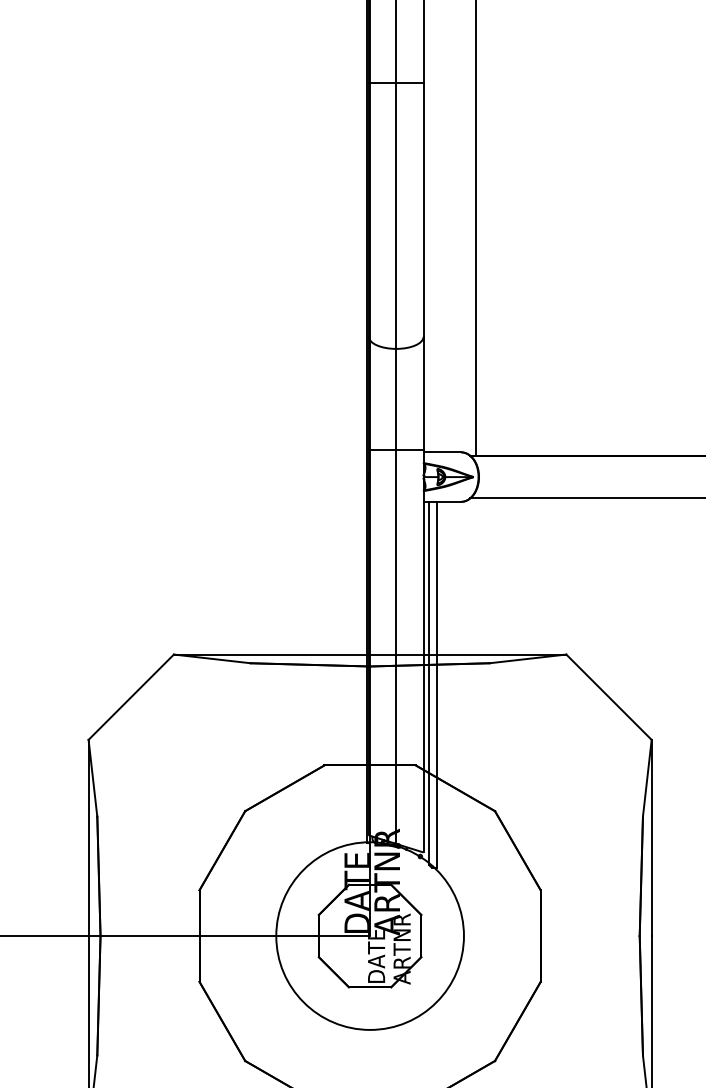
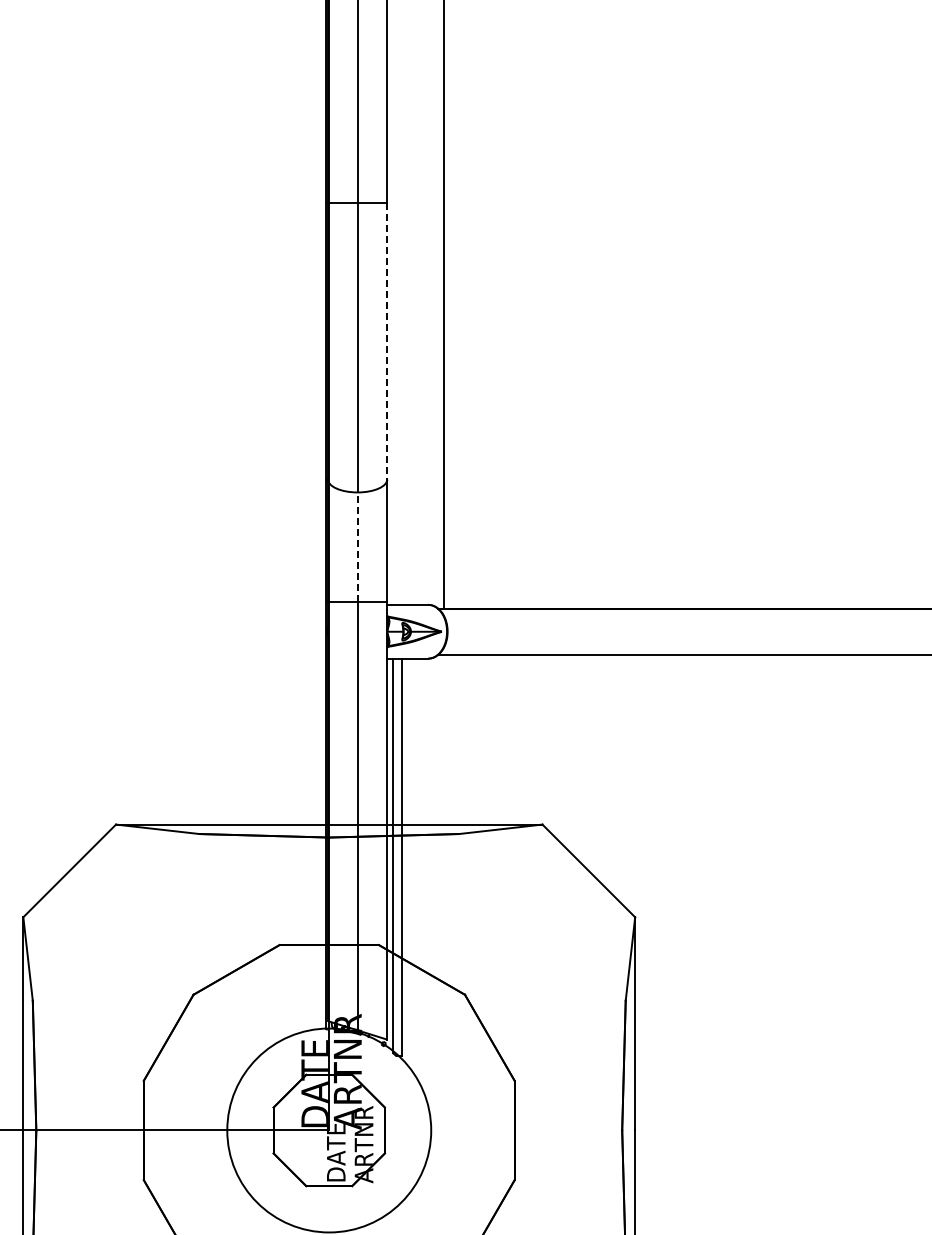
line: (423, 209) -> (387, 341), solid -> dashed
line: (396, 399) -> (357, 547), solid -> dashed

